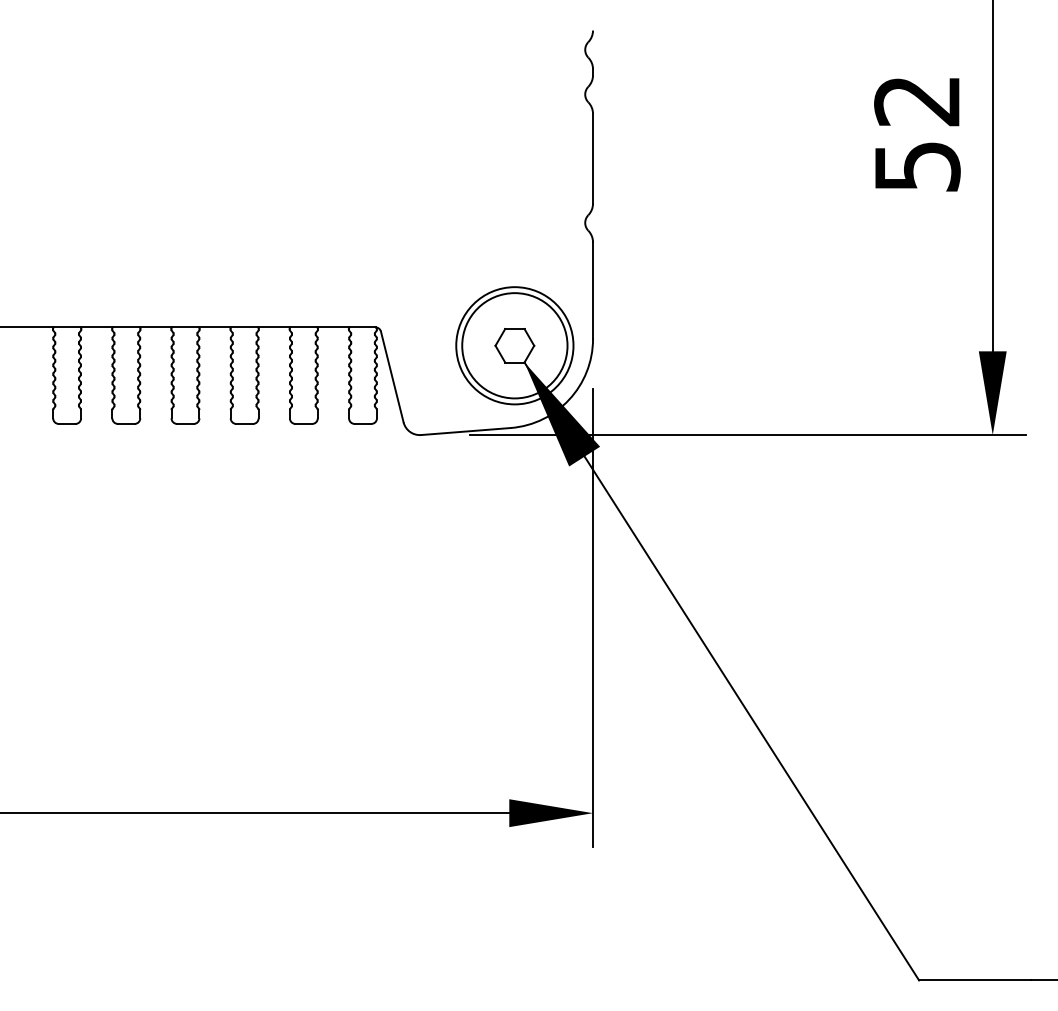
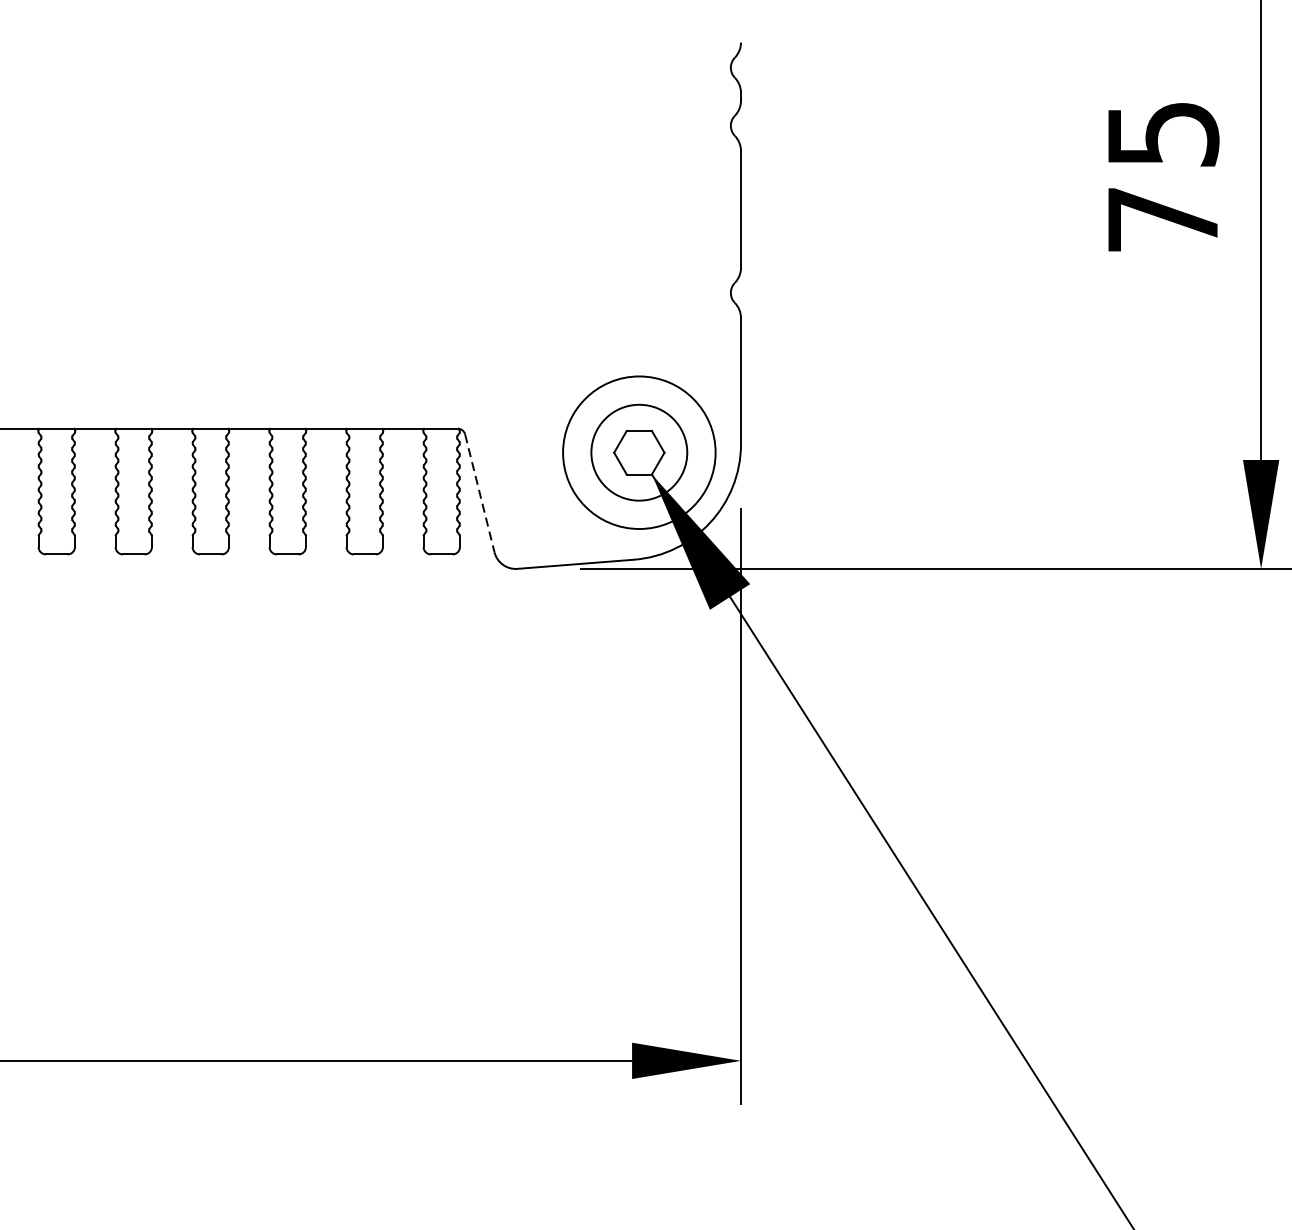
text: (917, 134) -> (1163, 177), 52 -> 75
circle: (514, 345) -> (638, 452), size x0.7
line: (392, 377) -> (480, 493), solid -> dashed

